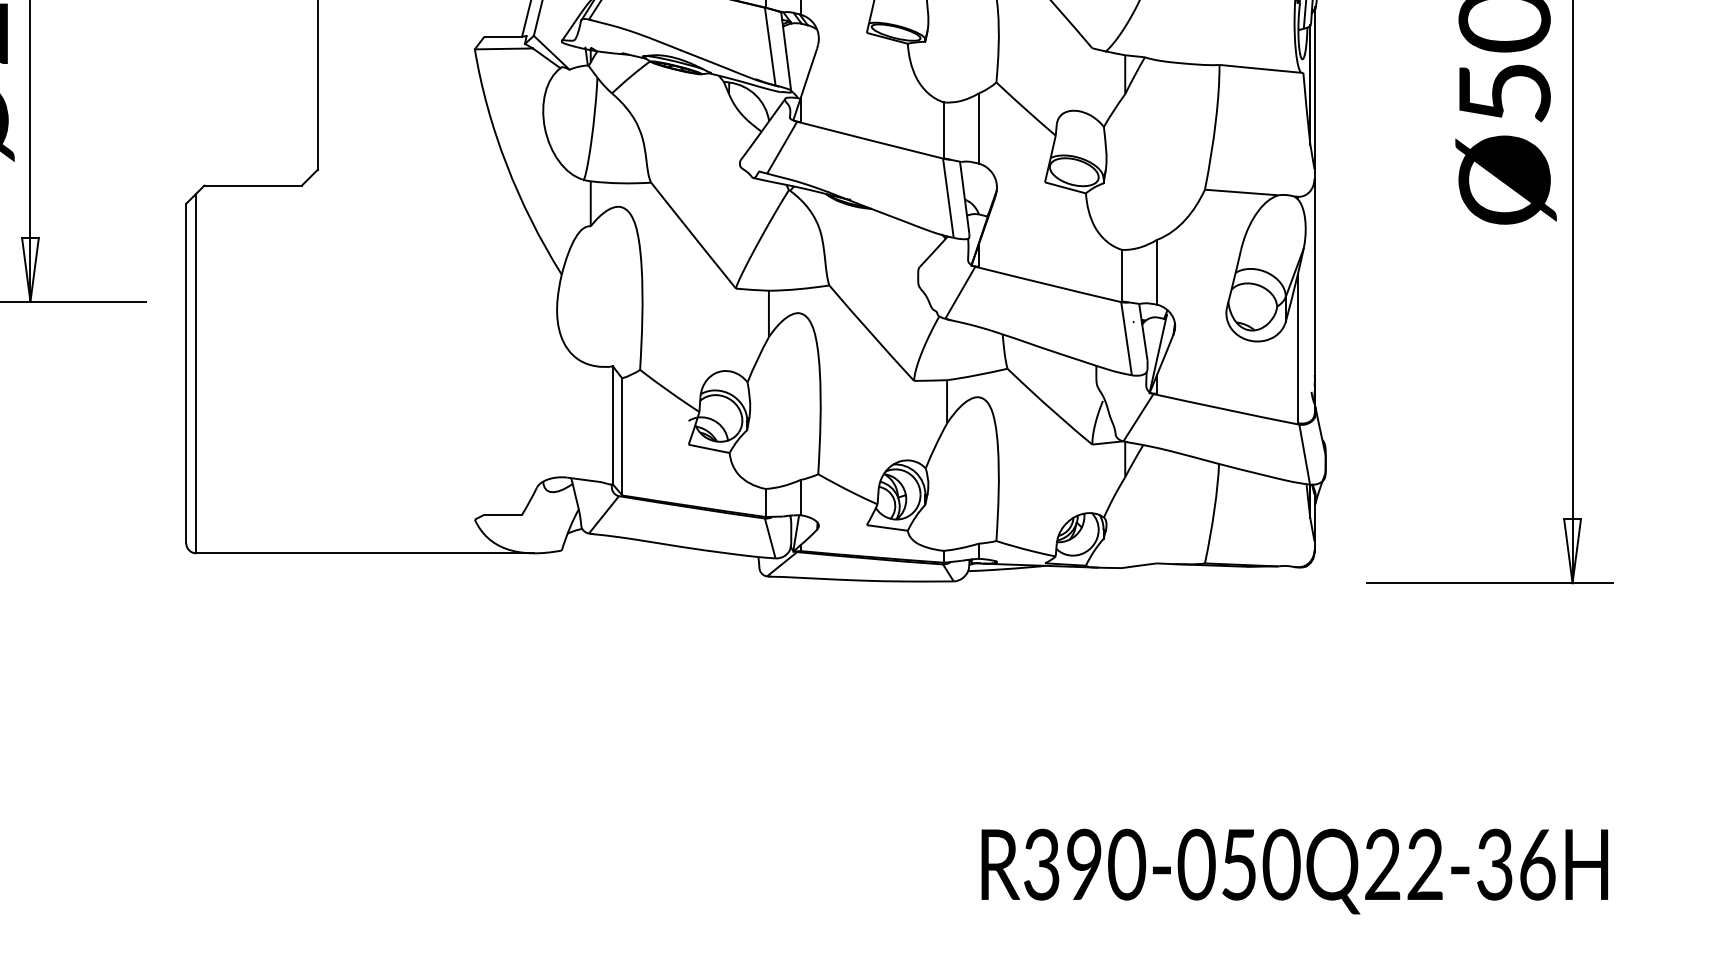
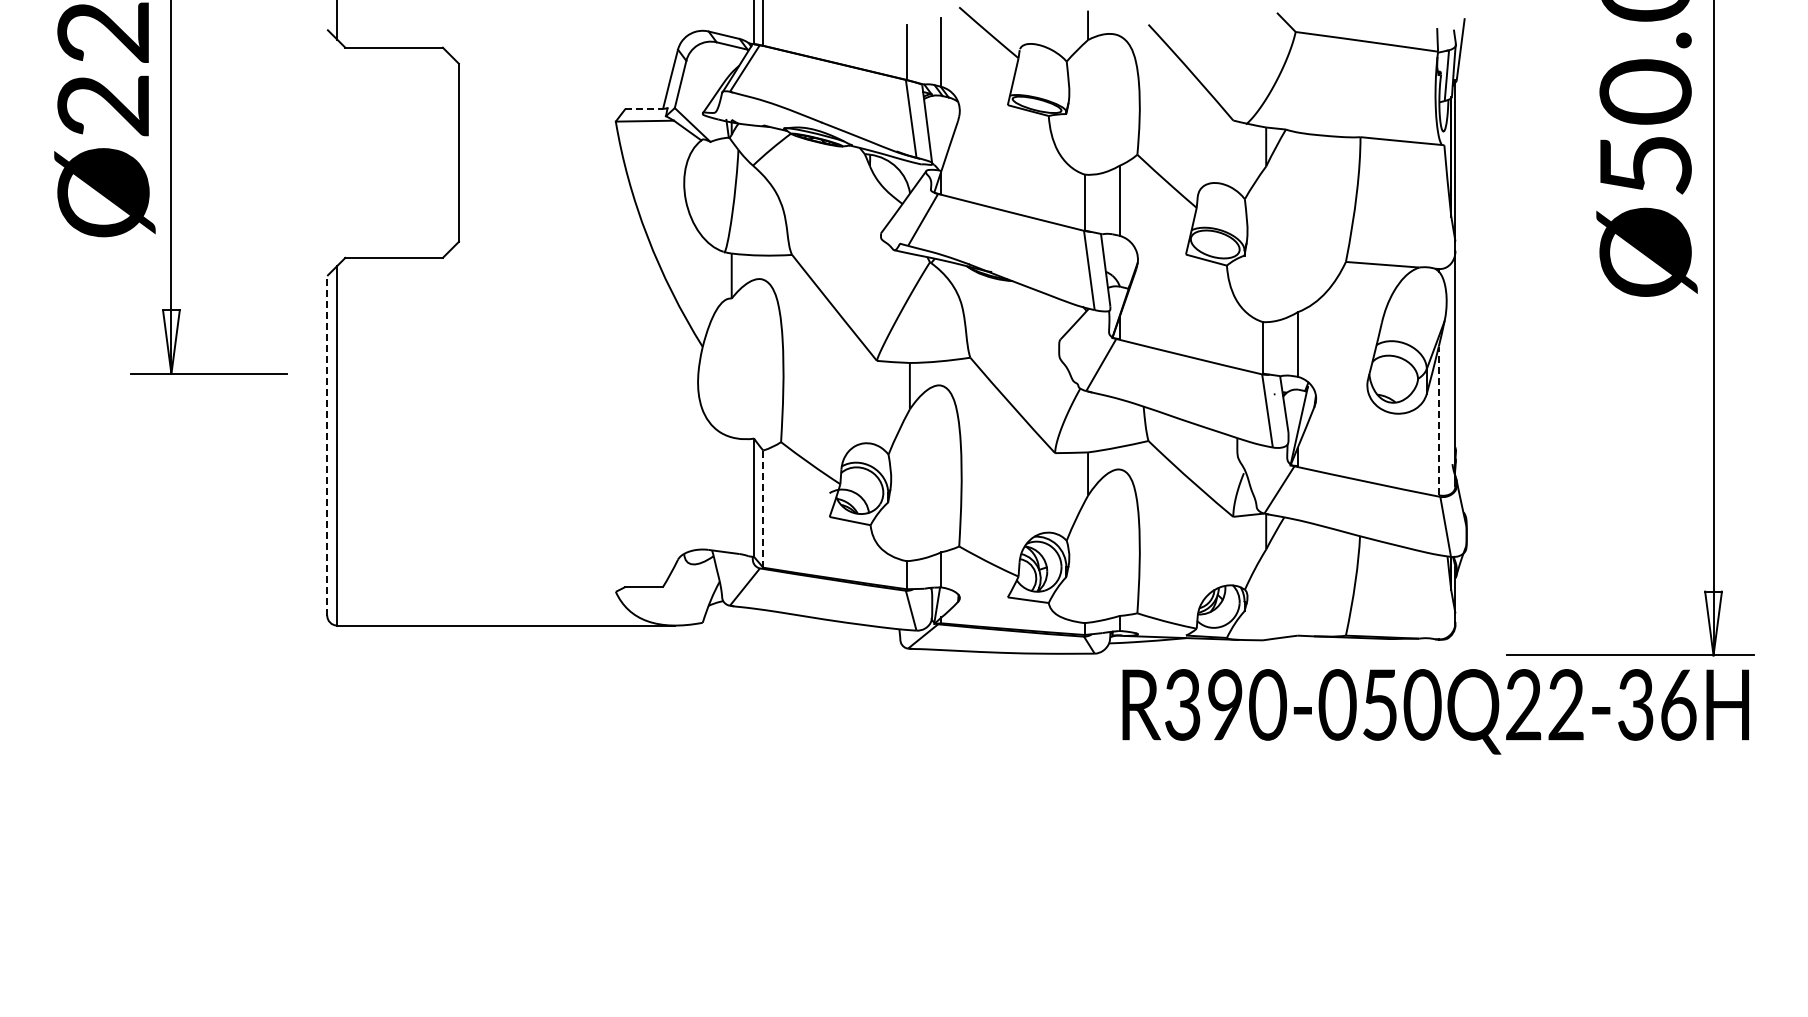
line: (503, 36) -> (644, 108), solid -> dashed
line: (1297, 348) -> (1438, 420), solid -> dashed
line: (186, 373) -> (327, 445), solid -> dashed
line: (622, 437) -> (763, 509), solid -> dashed
text: (1294, 871) -> (1435, 711), moved

